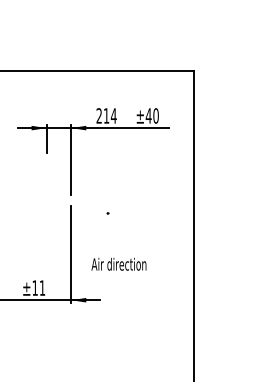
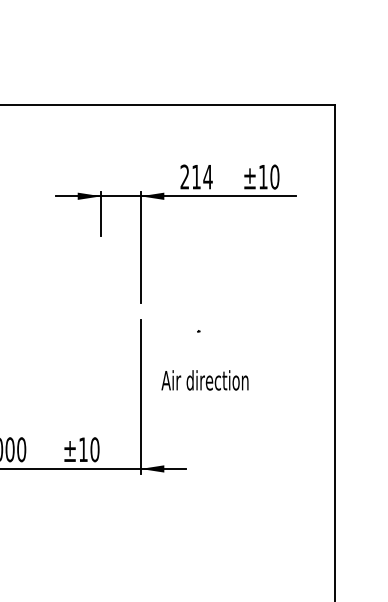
text: (148, 115) -> (262, 176), ±40 -> ±10
text: (118, 263) -> (204, 379), moved
text: (42, 287) -> (94, 448), ±11 -> ±10

